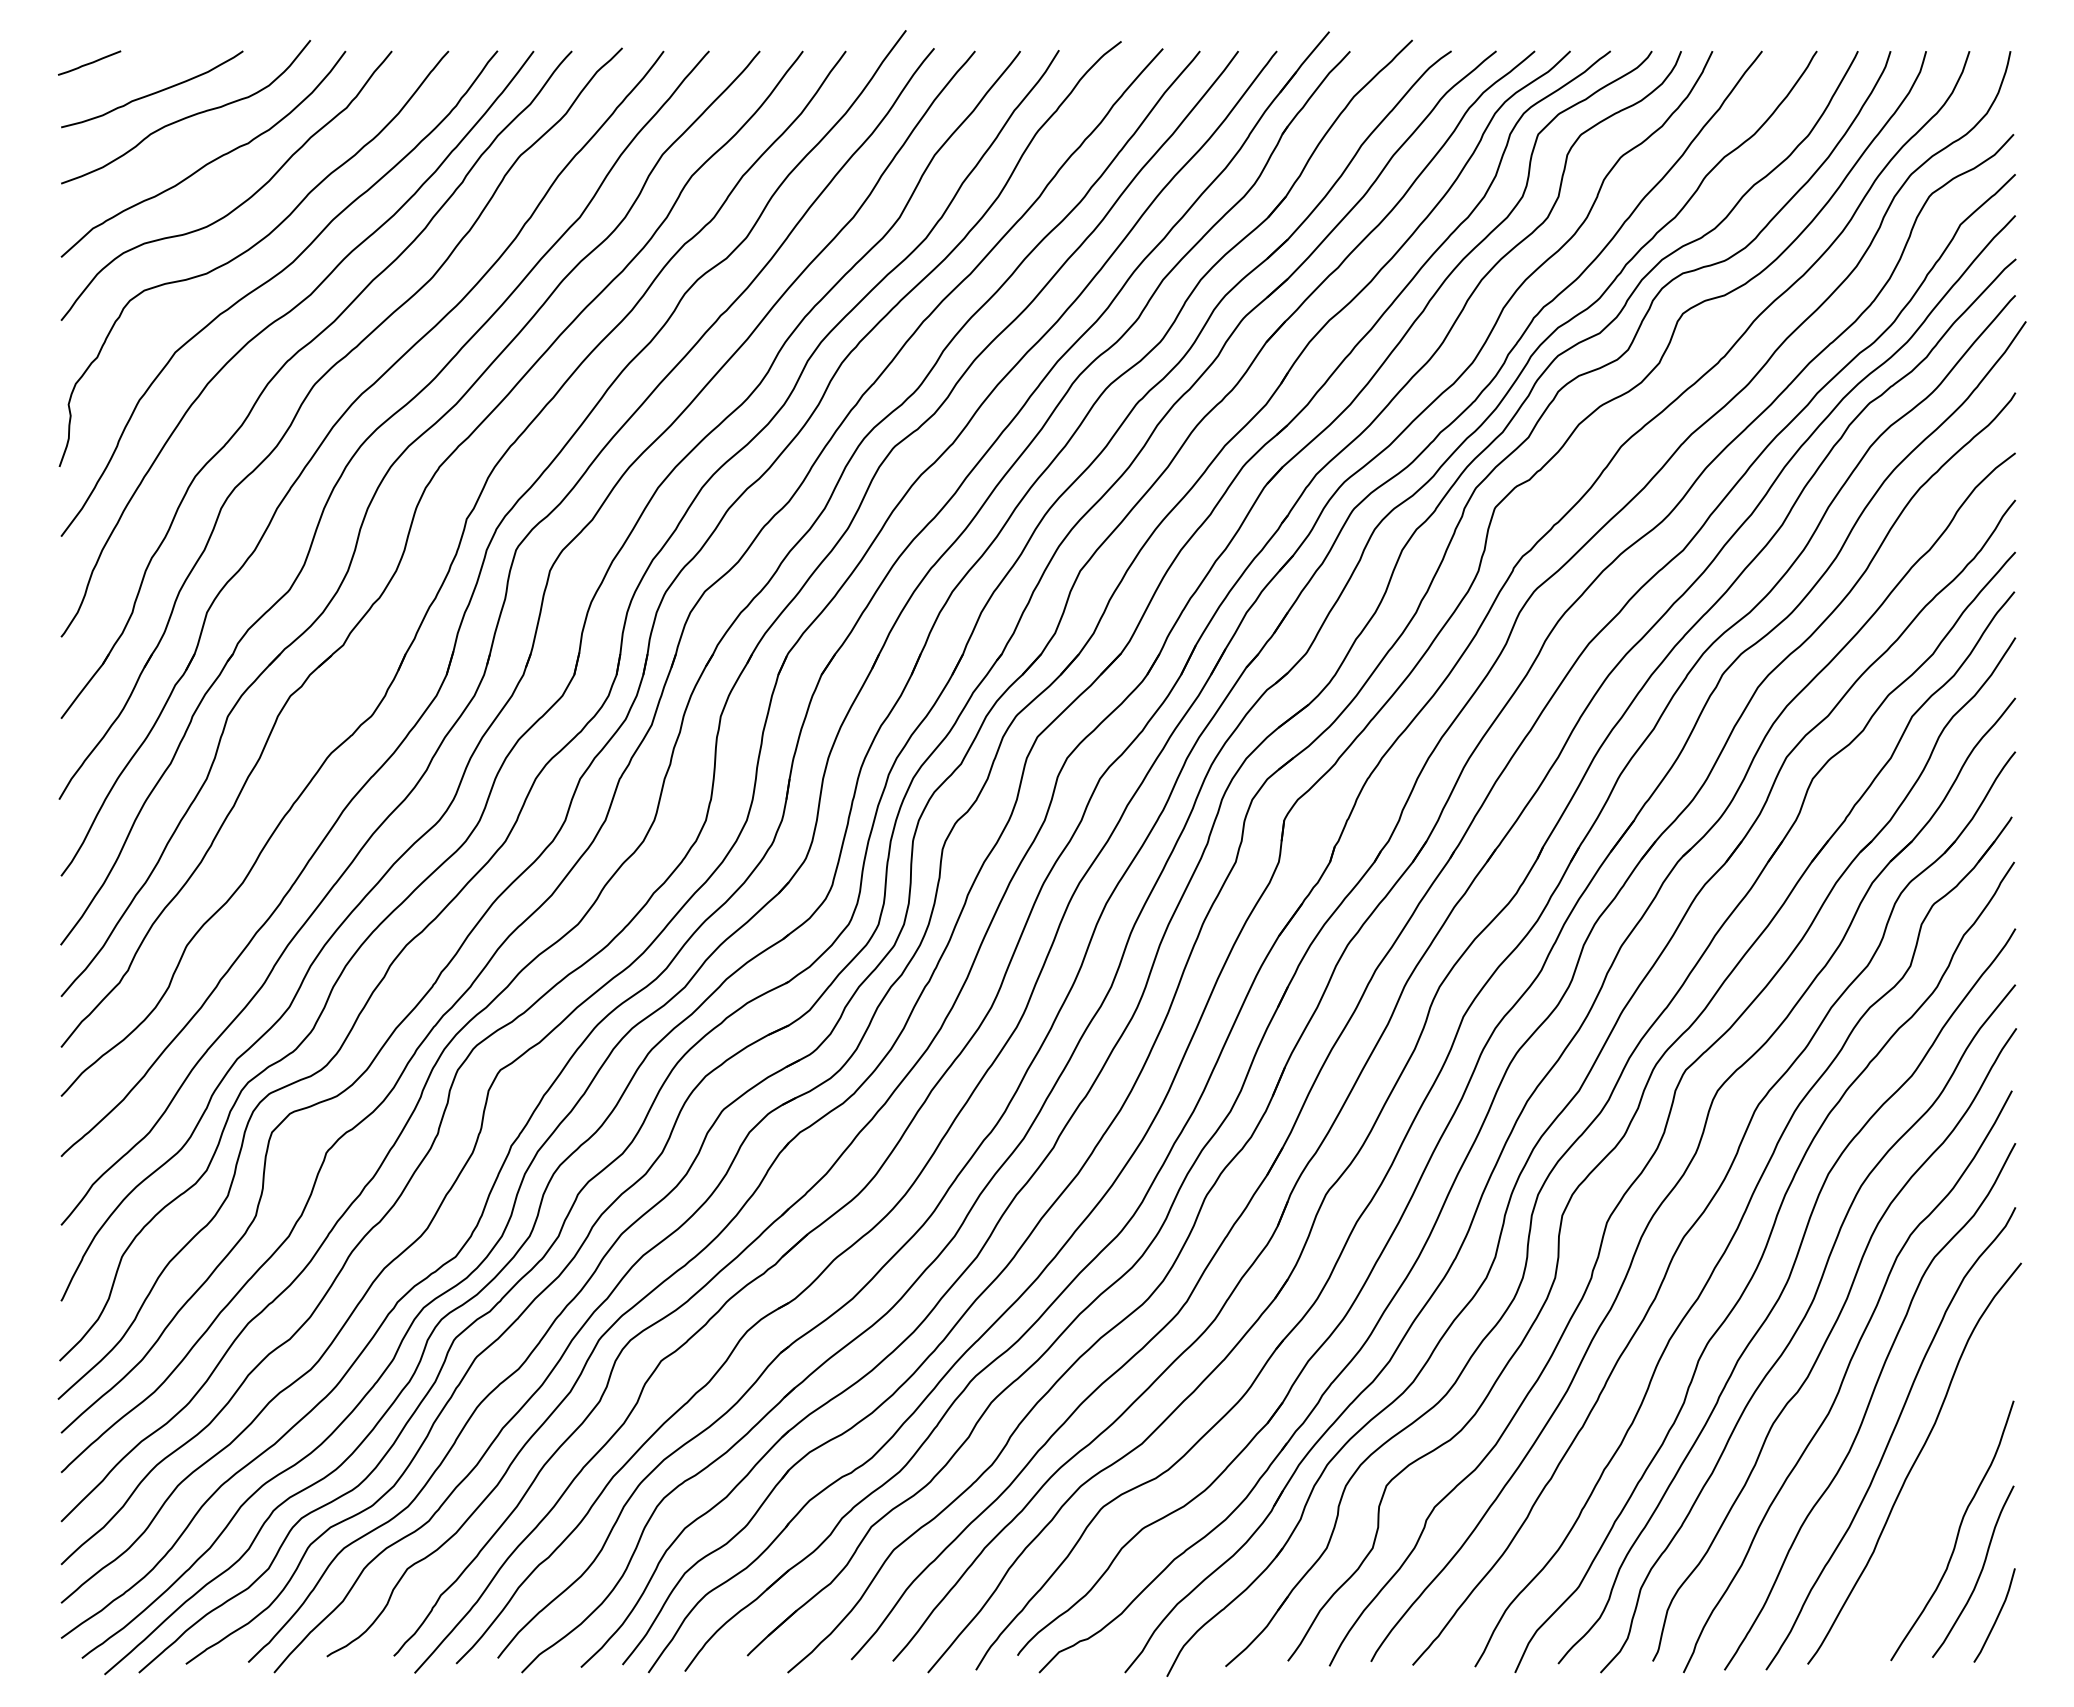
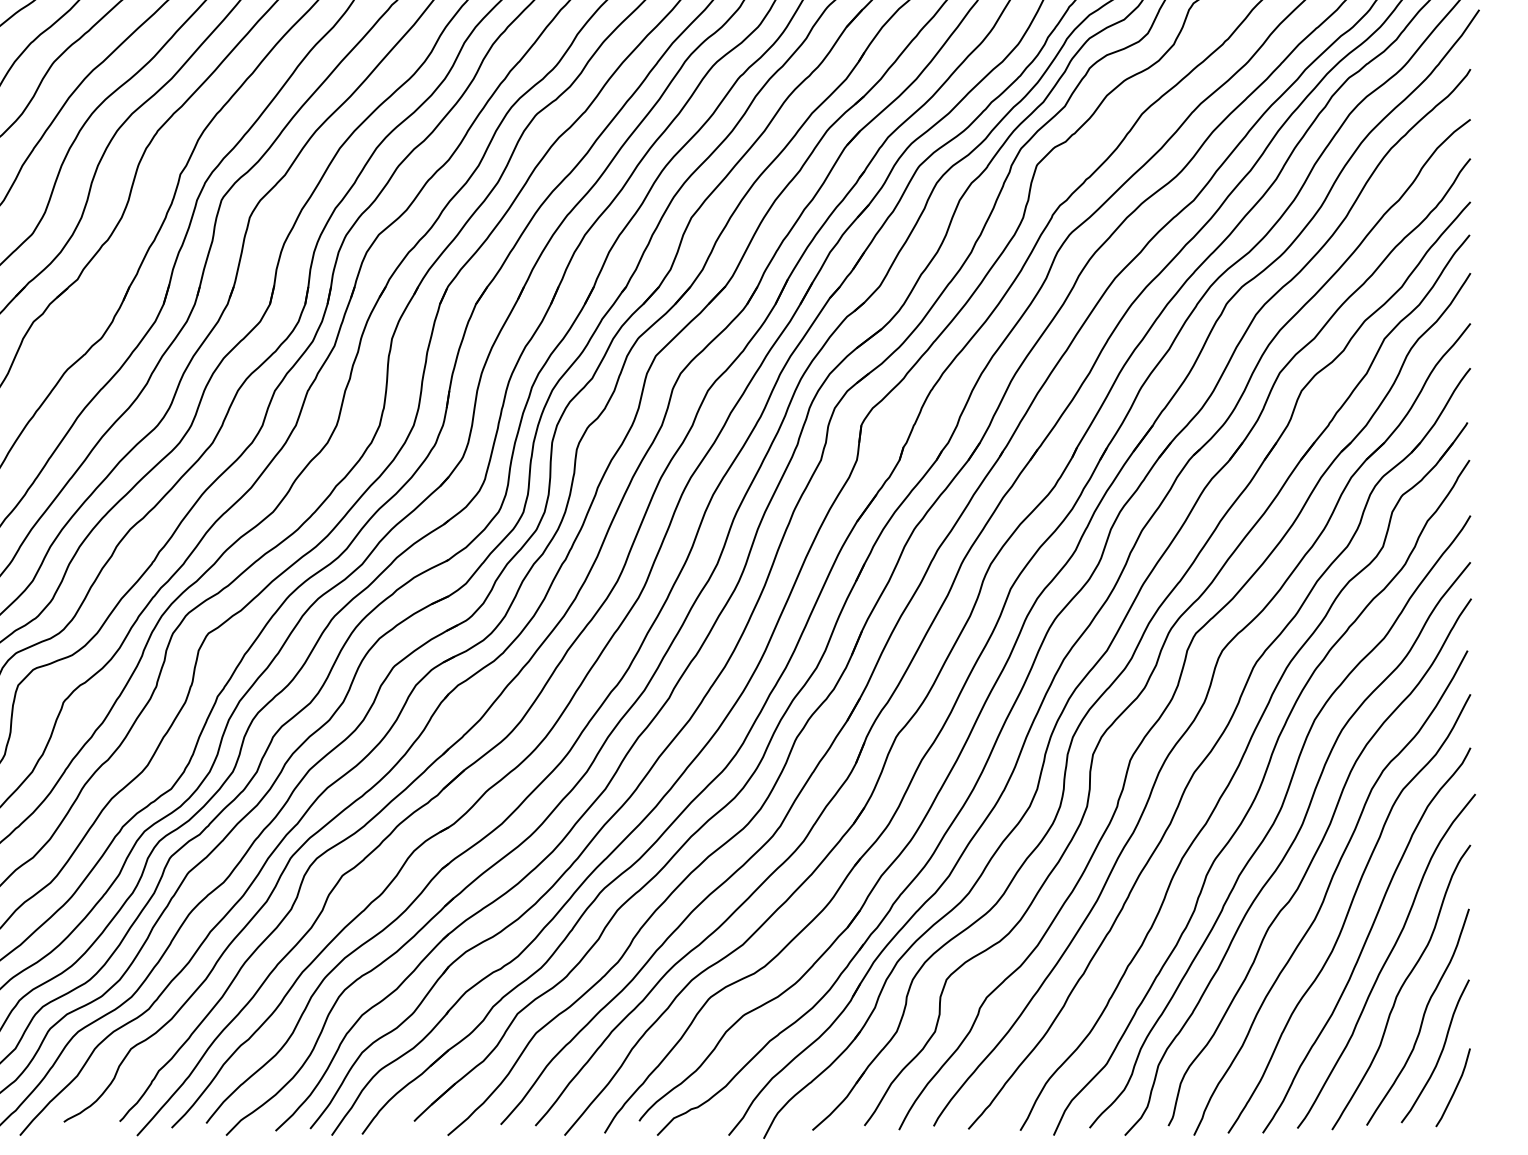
curve: (1932, 1494) -> (1401, 986), added

